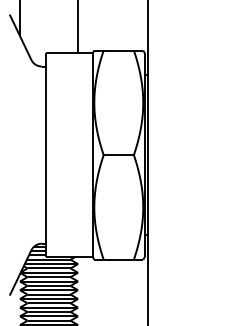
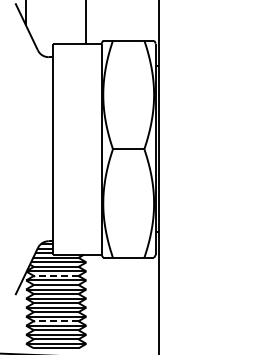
line: (48, 276) -> (55, 275), solid -> dashed
line: (48, 321) -> (55, 321), solid -> dashed

